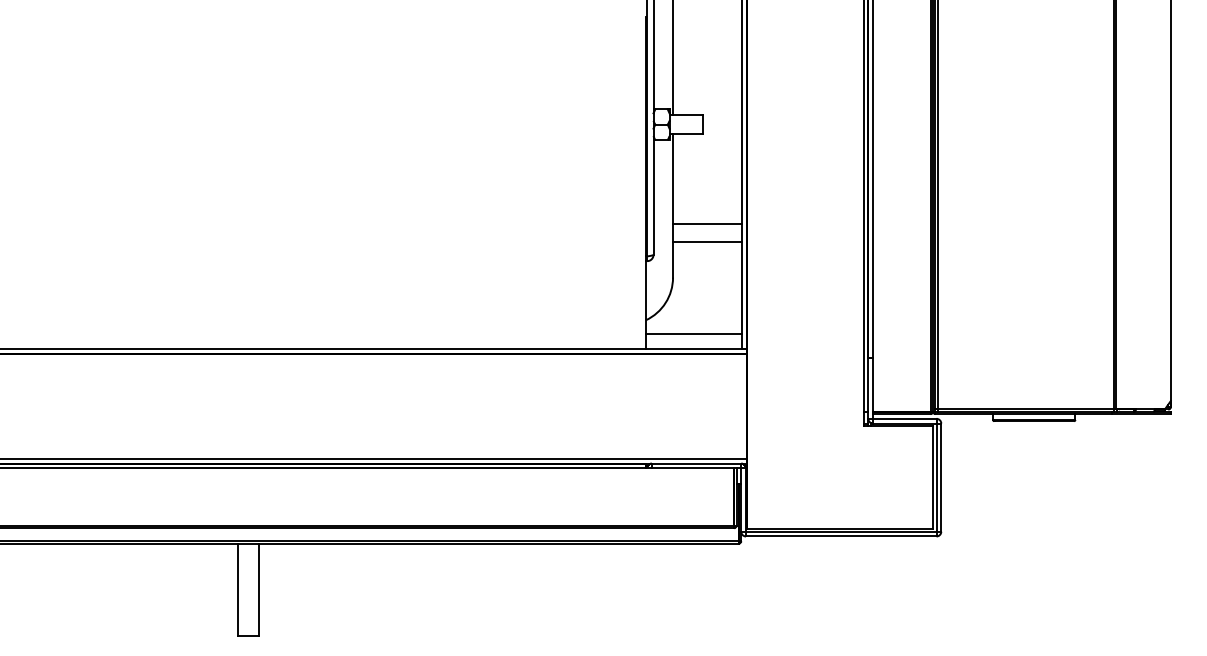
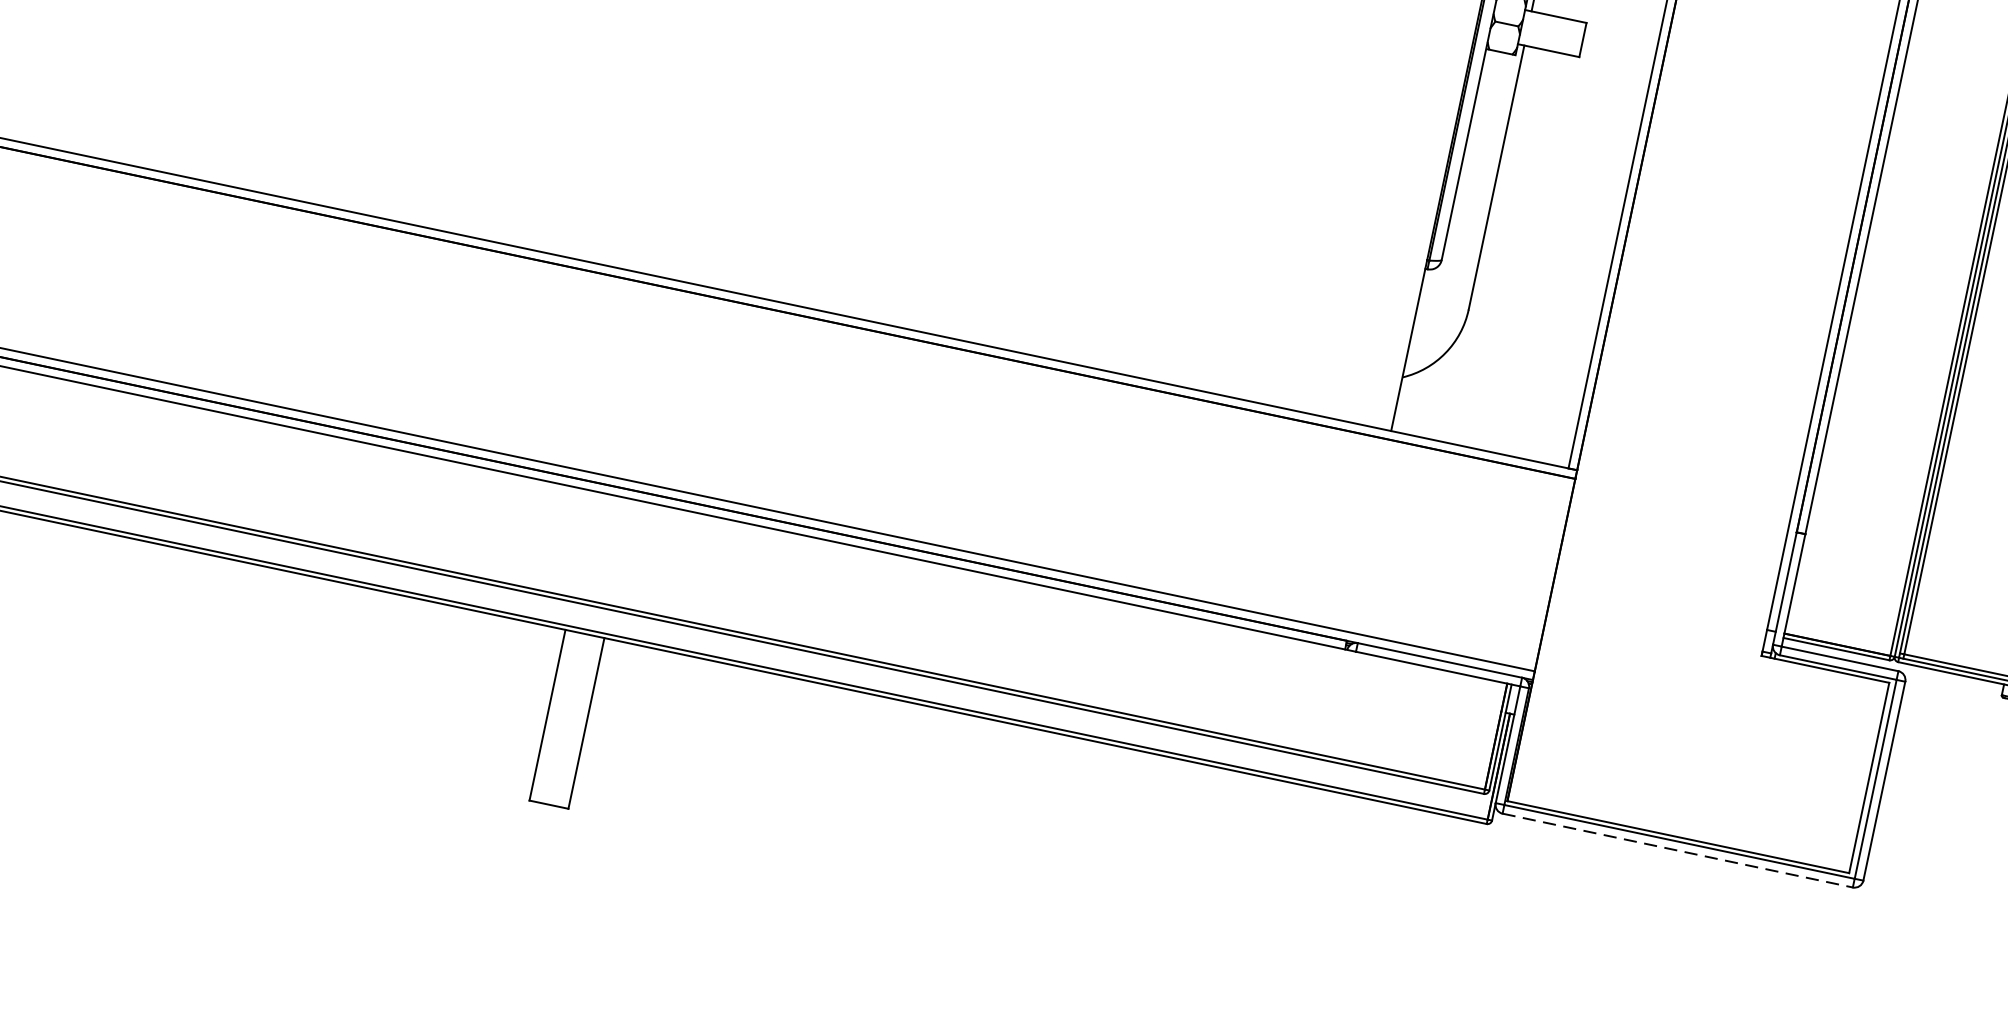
line: (707, 223) -> (1553, 223), removed
line: (707, 242) -> (1545, 258), removed
line: (693, 334) -> (1484, 422), removed
line: (841, 536) -> (1678, 850), solid -> dashed

